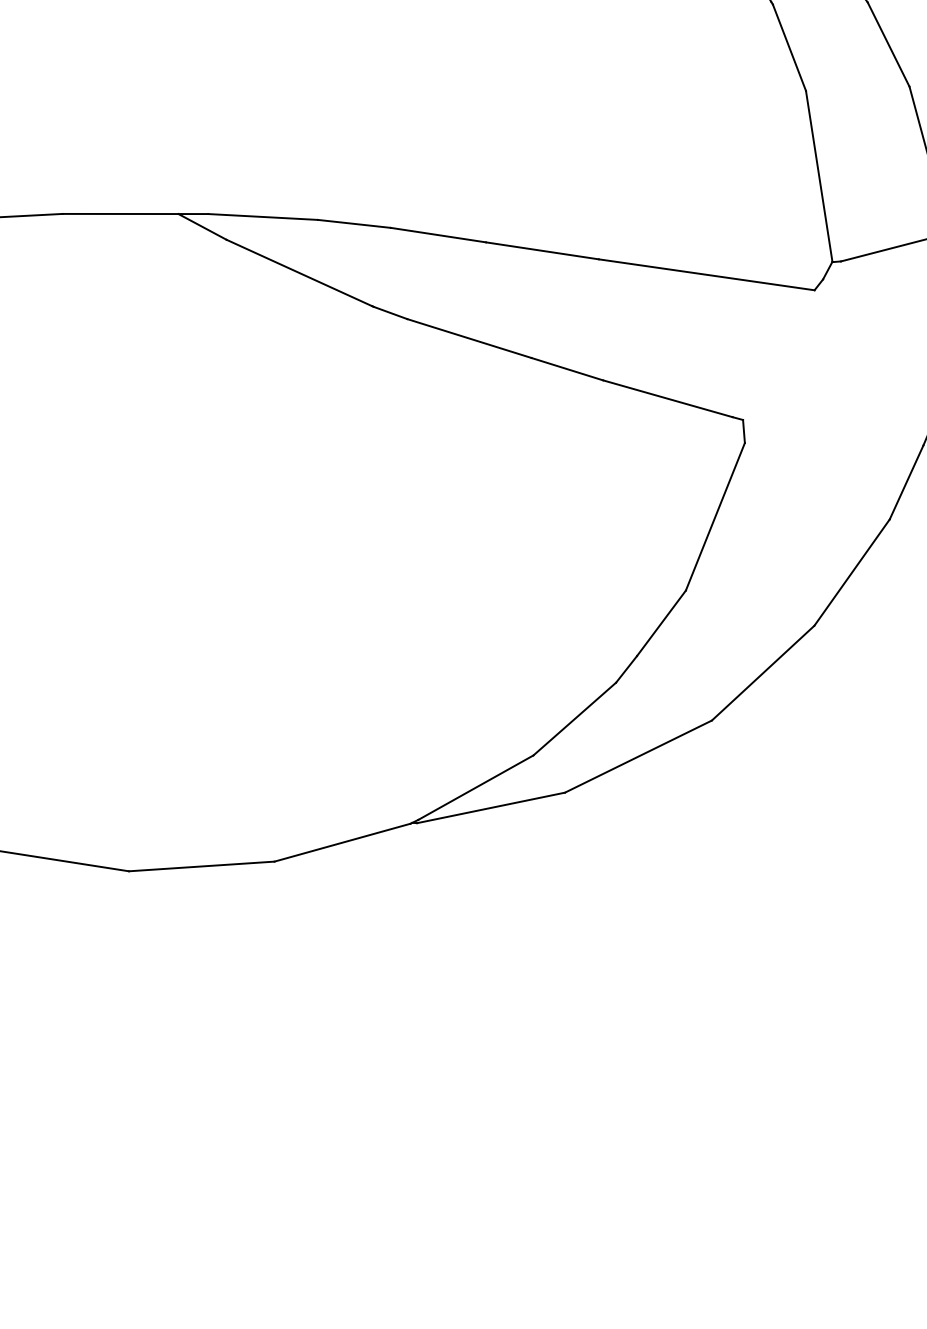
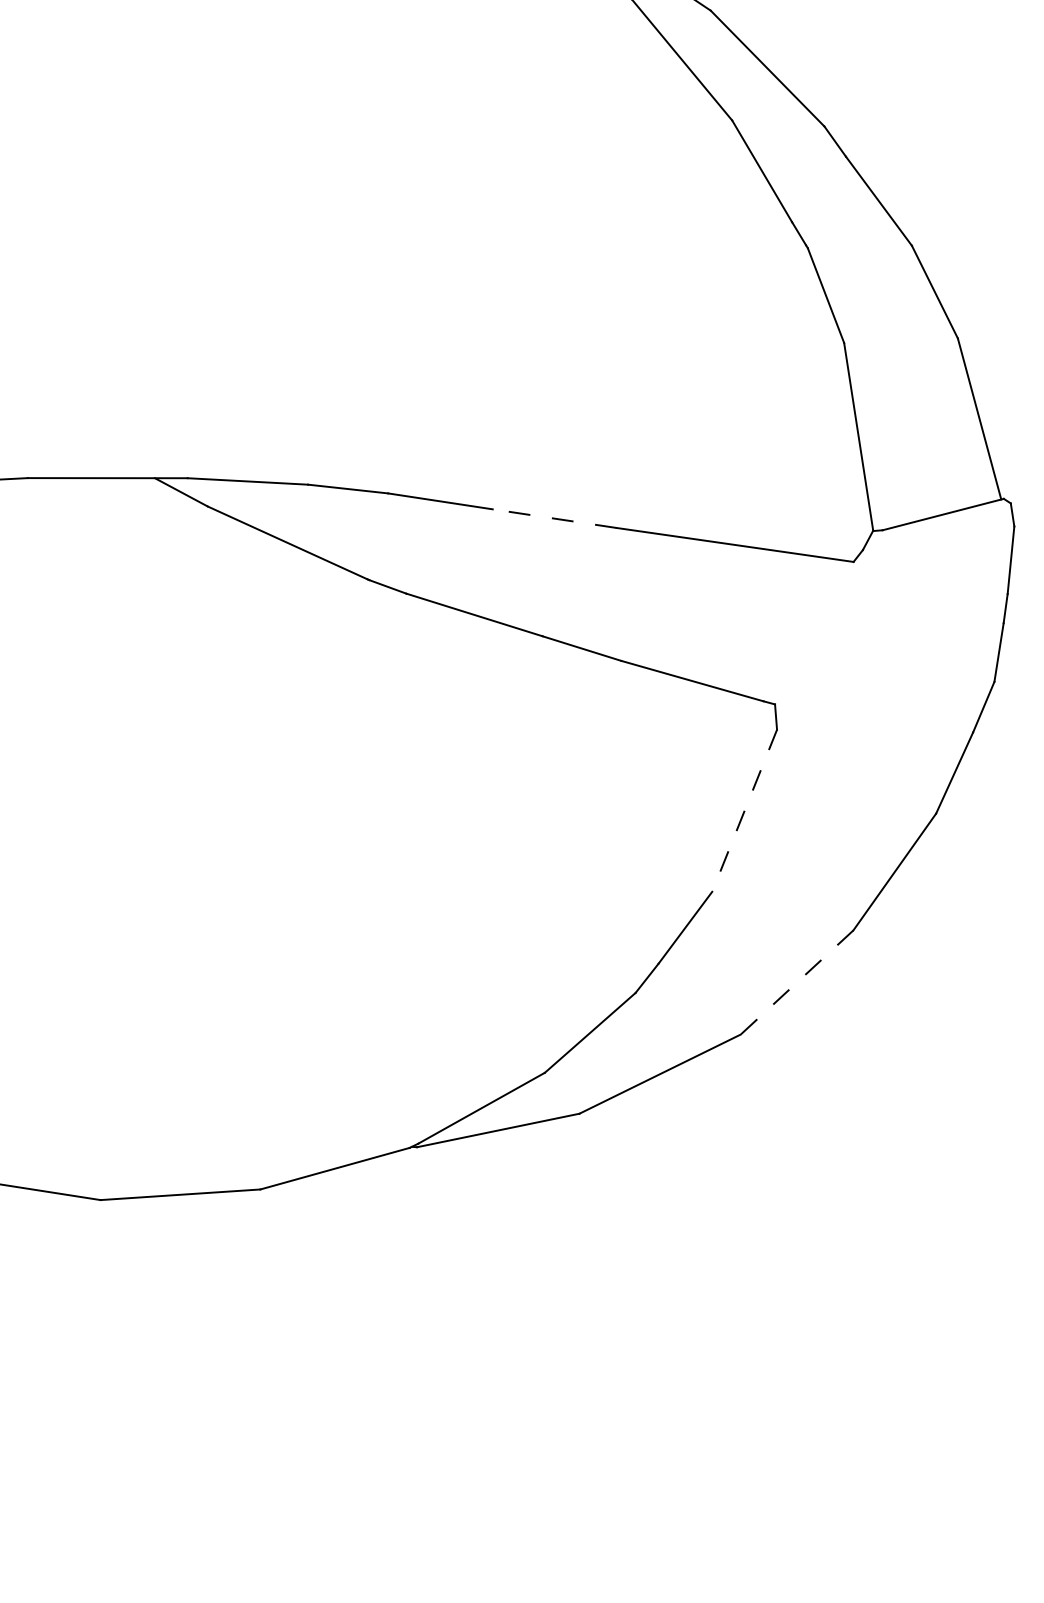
line: (542, 250) -> (554, 518), solid -> dashed
line: (715, 517) -> (744, 811), solid -> dashed
line: (763, 673) -> (797, 982), solid -> dashed

